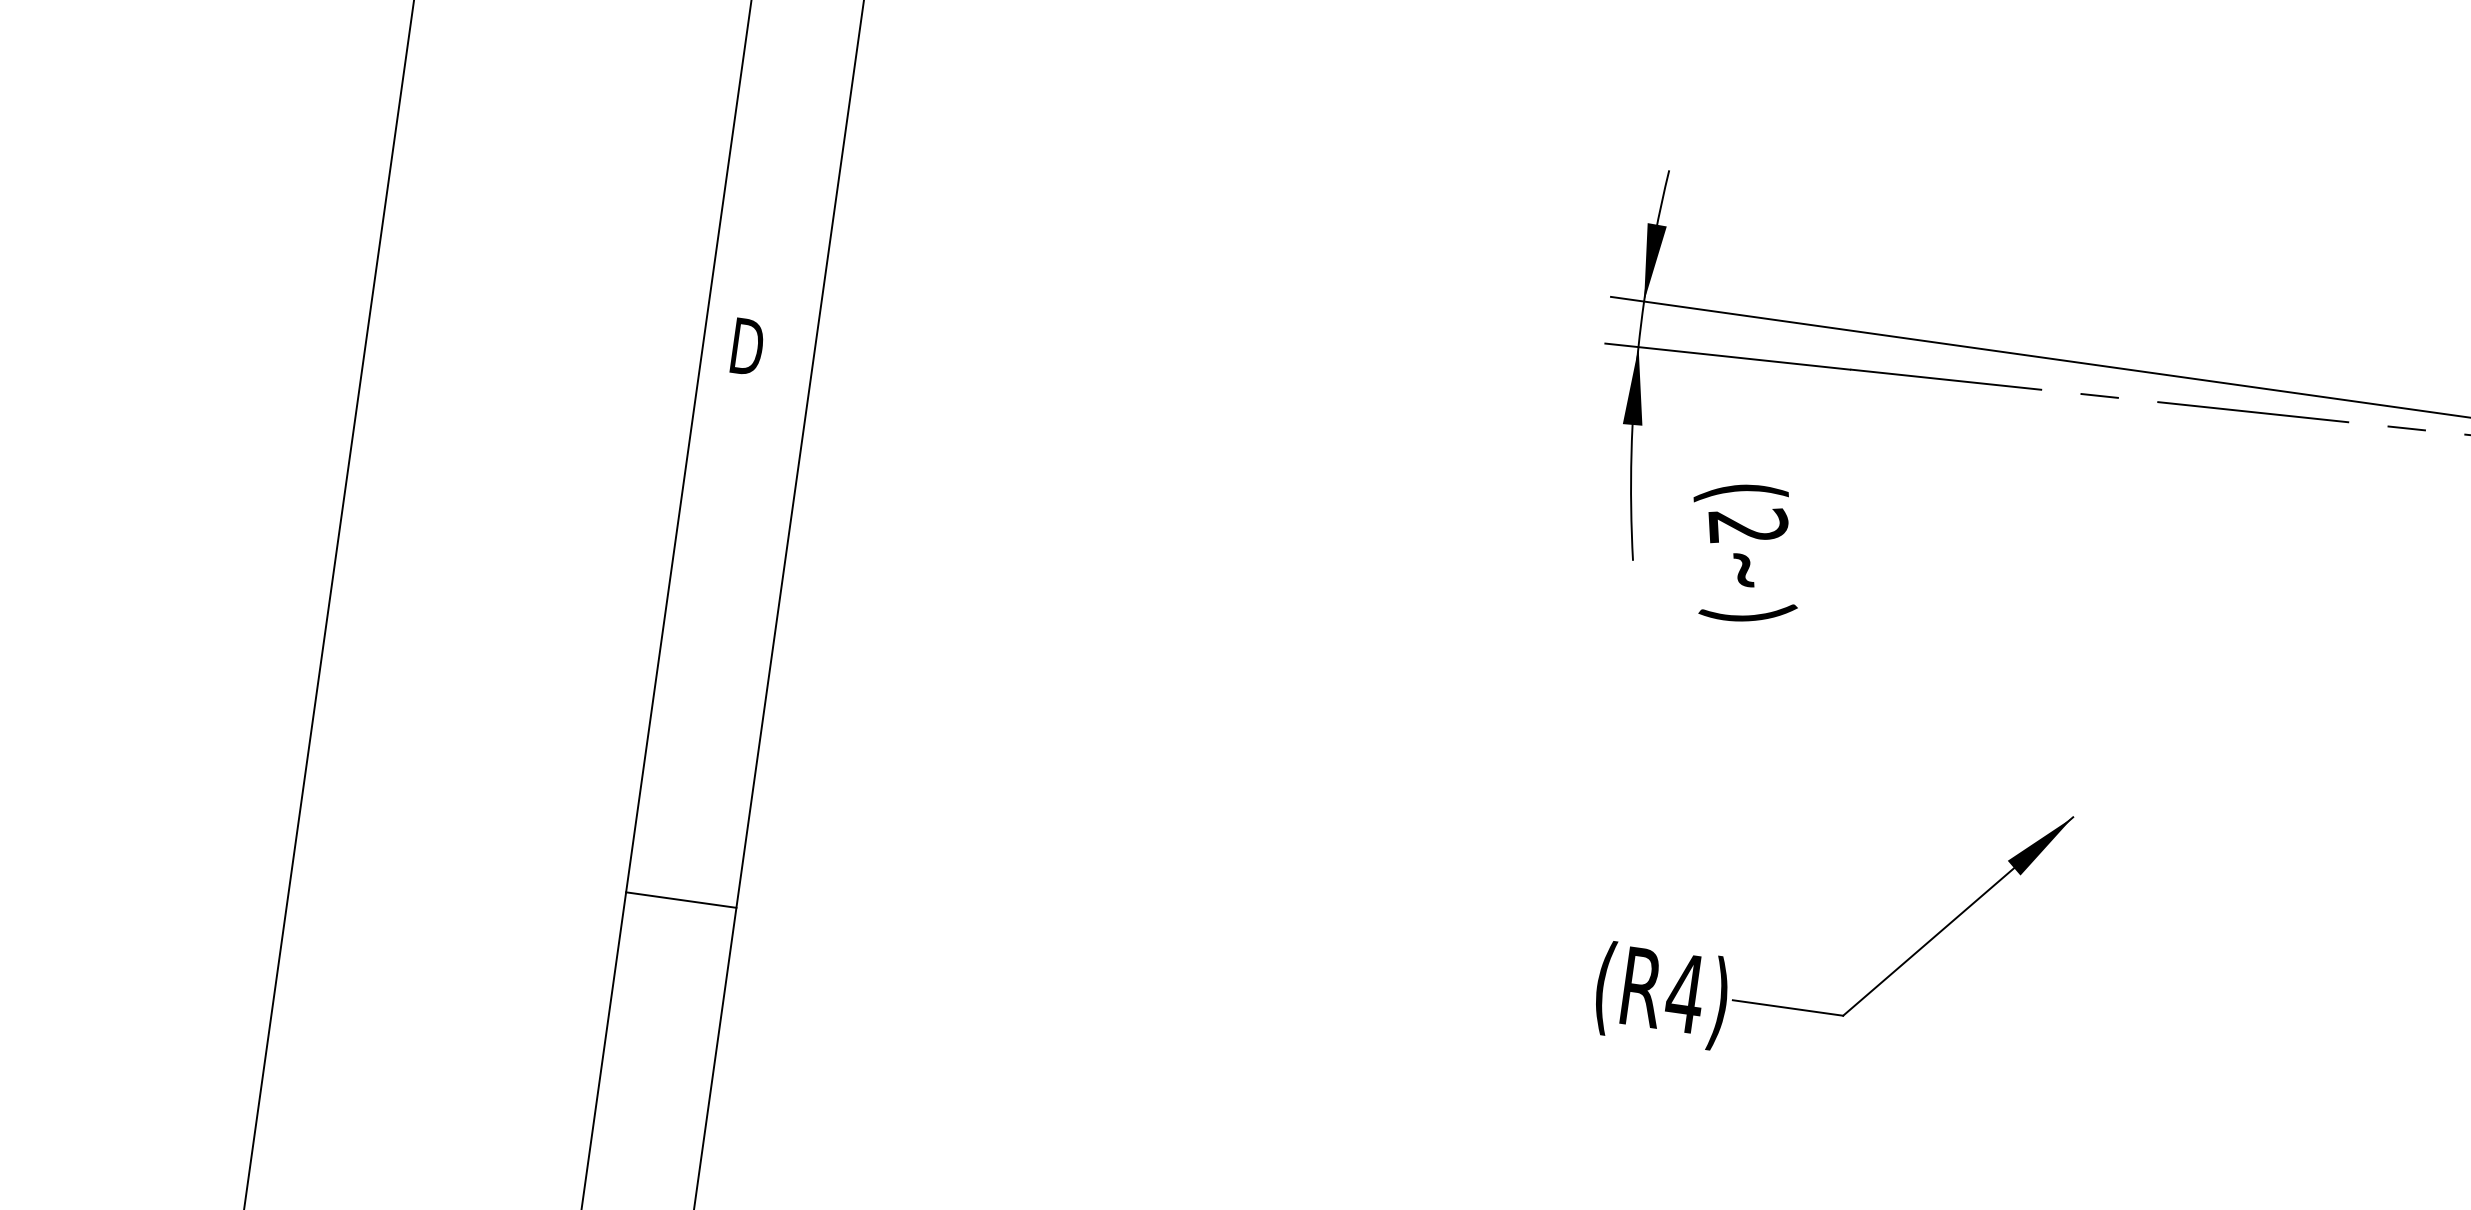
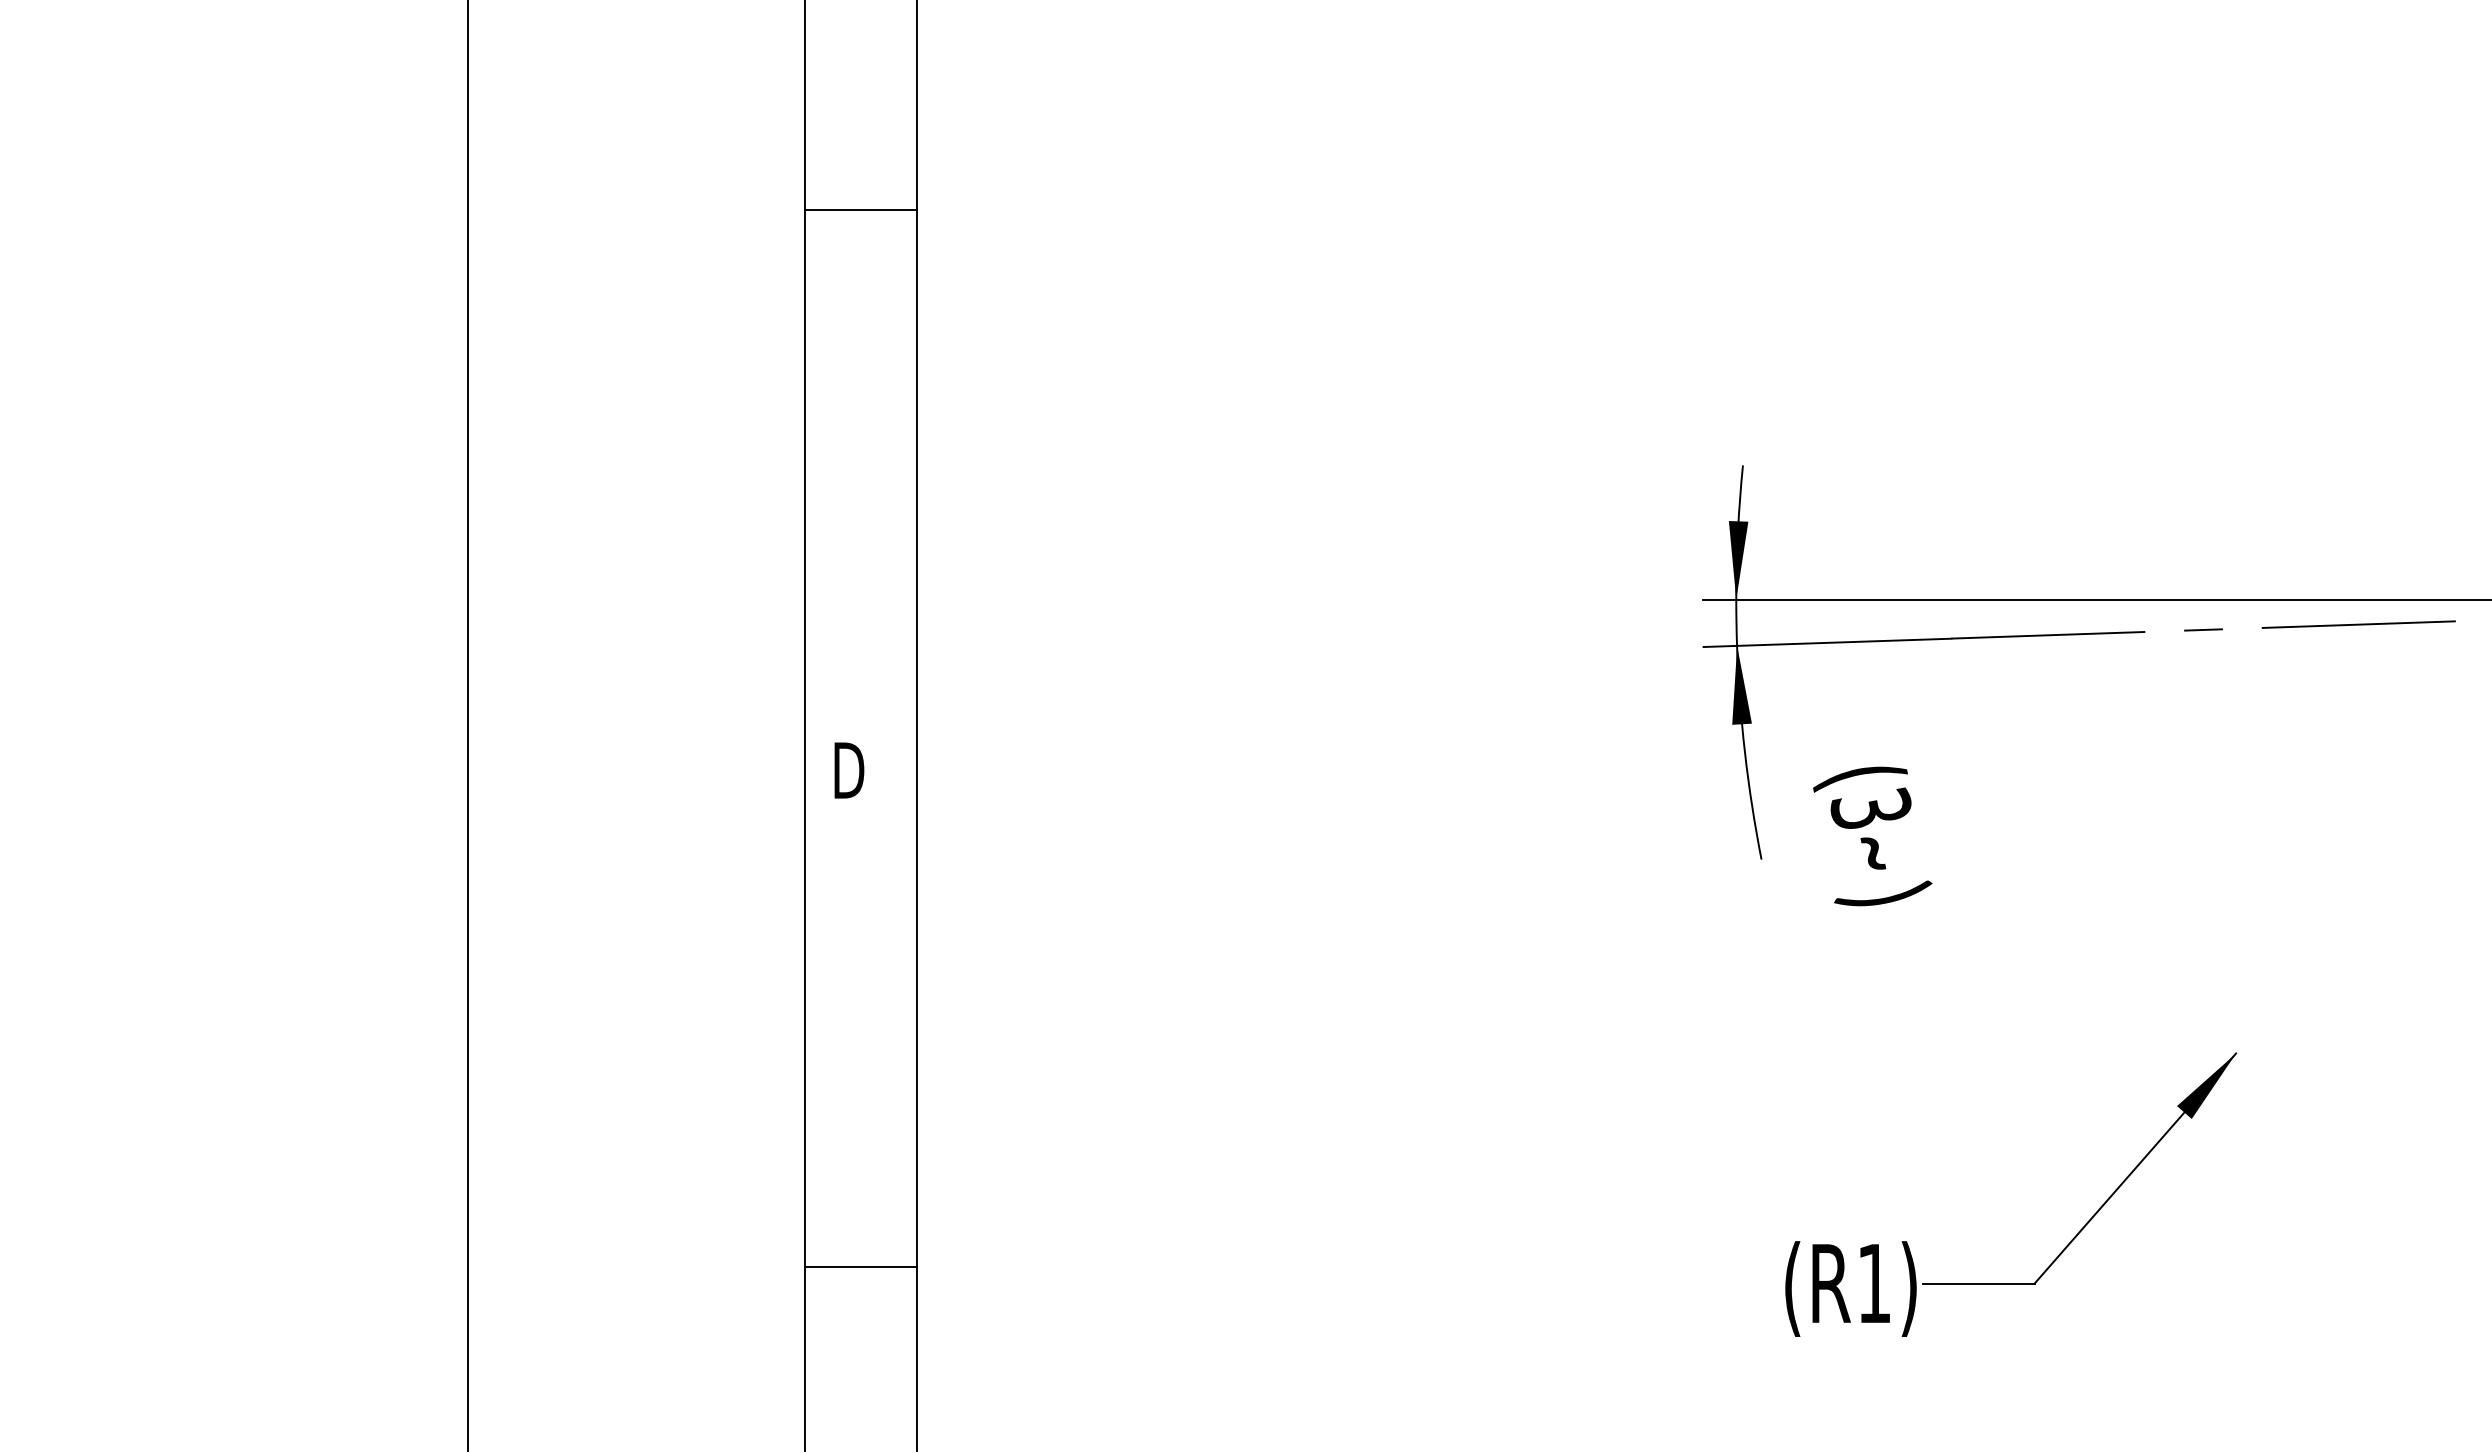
text: (1747, 525) -> (1870, 808), (2 -> (3
line: (681, 900) -> (860, 1267), moved
text: (1685, 993) -> (1874, 1283), (R4) -> (R1)

